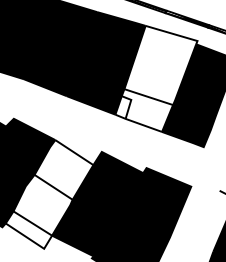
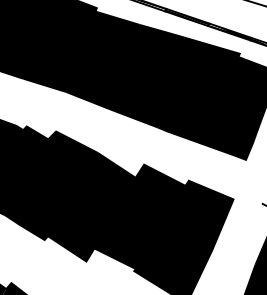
fill: (156, 78) -> (198, 91), added
fill: (49, 193) -> (91, 206), added

